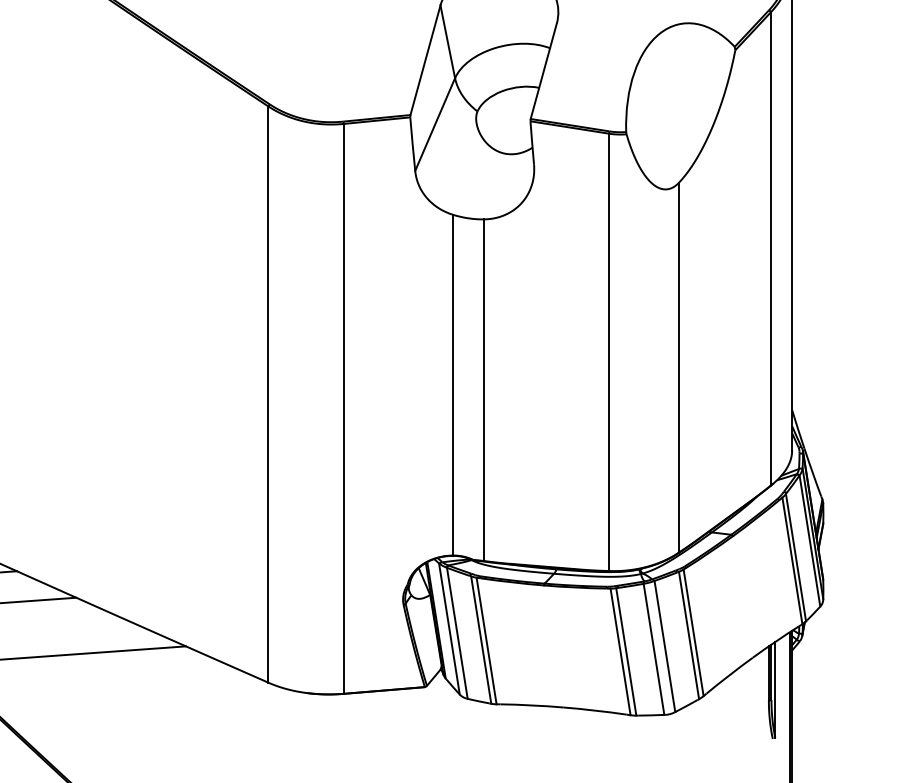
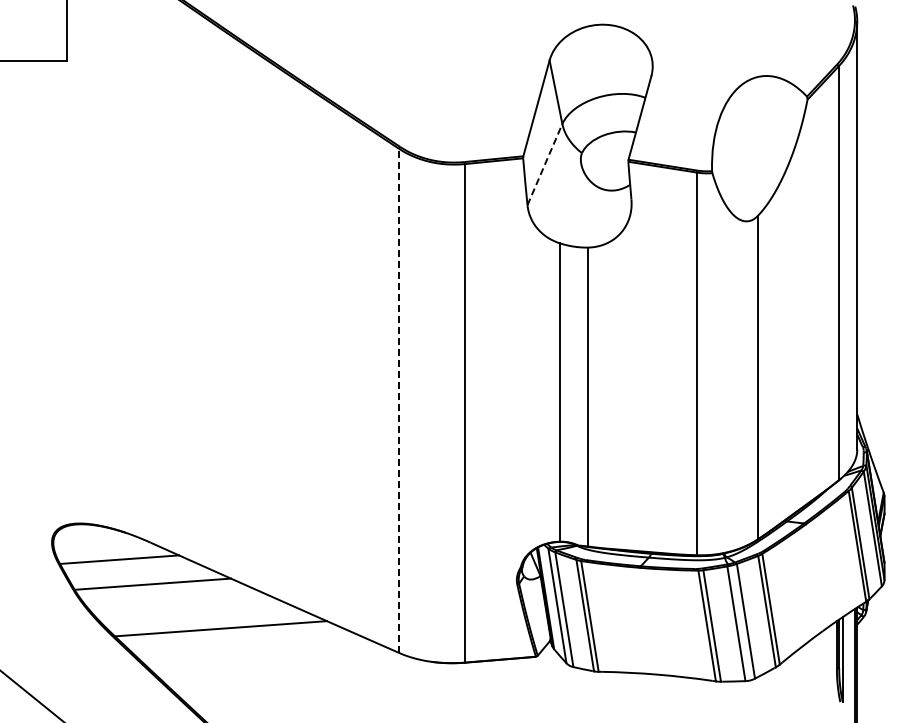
line: (435, 124) -> (545, 164), solid -> dashed
line: (268, 394) -> (399, 400), solid -> dashed

